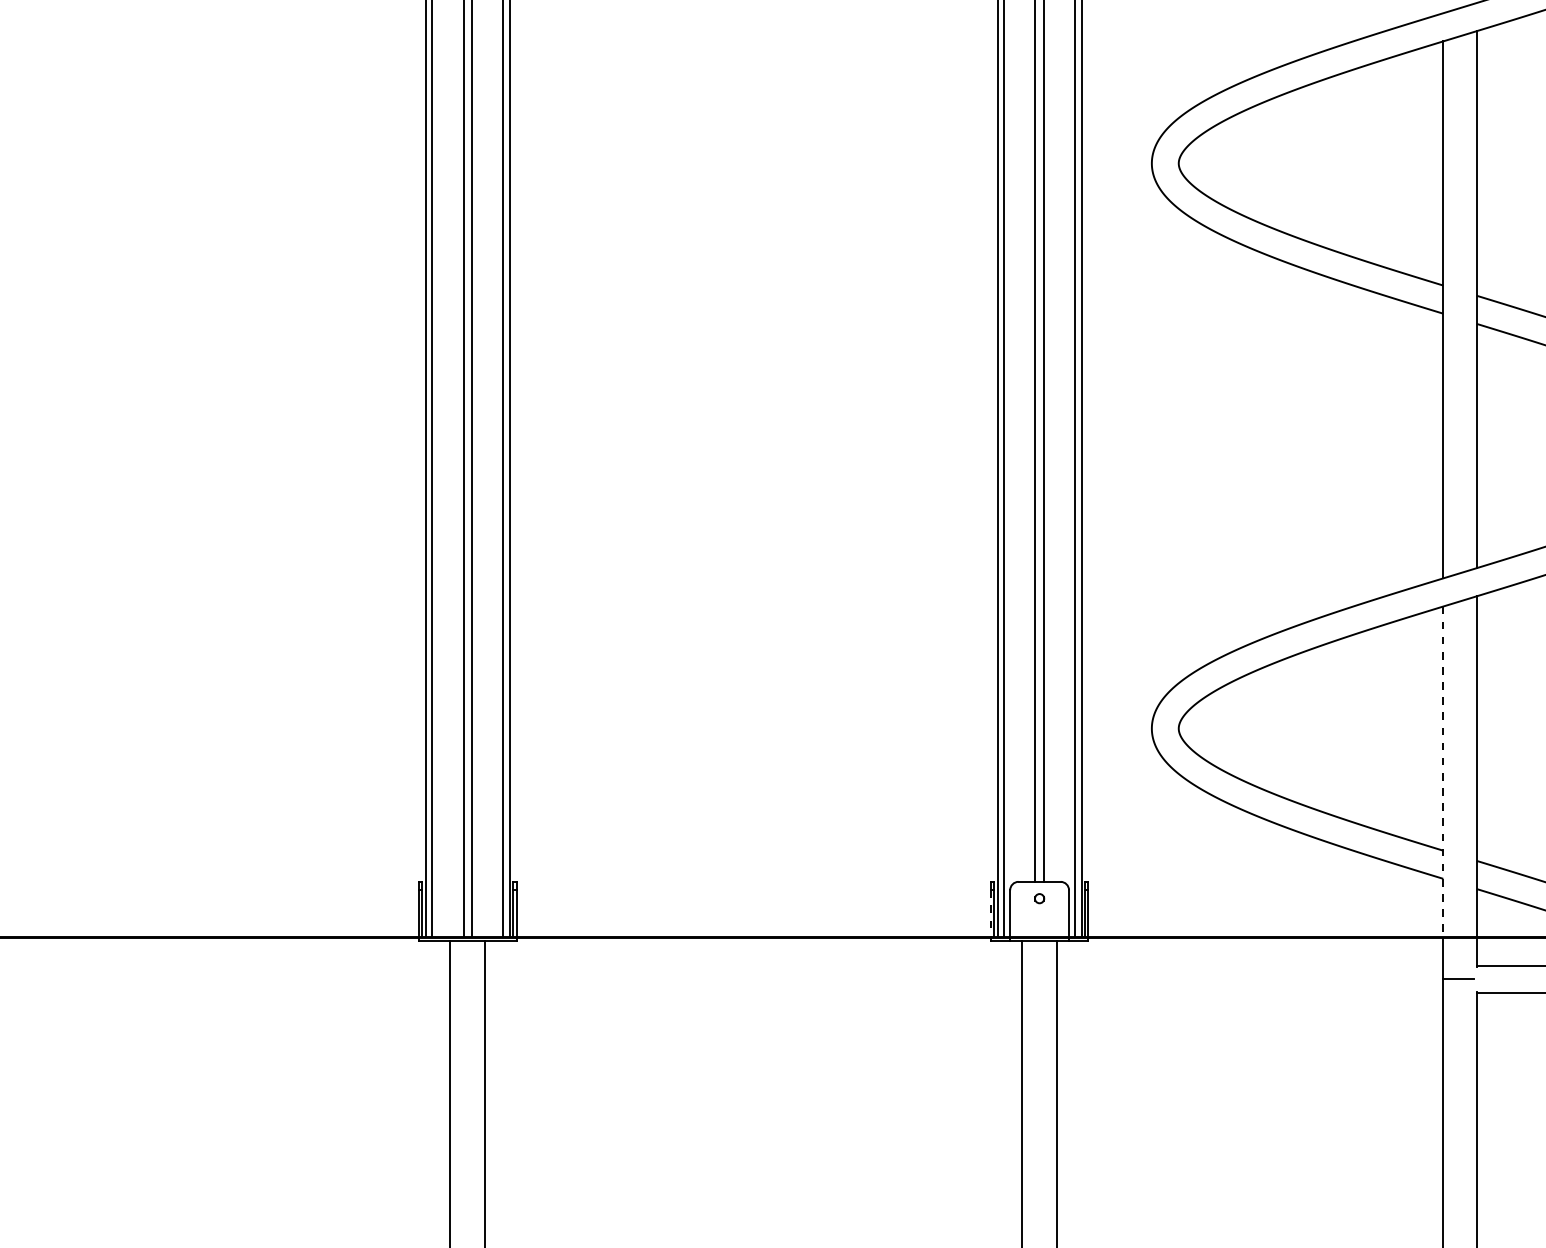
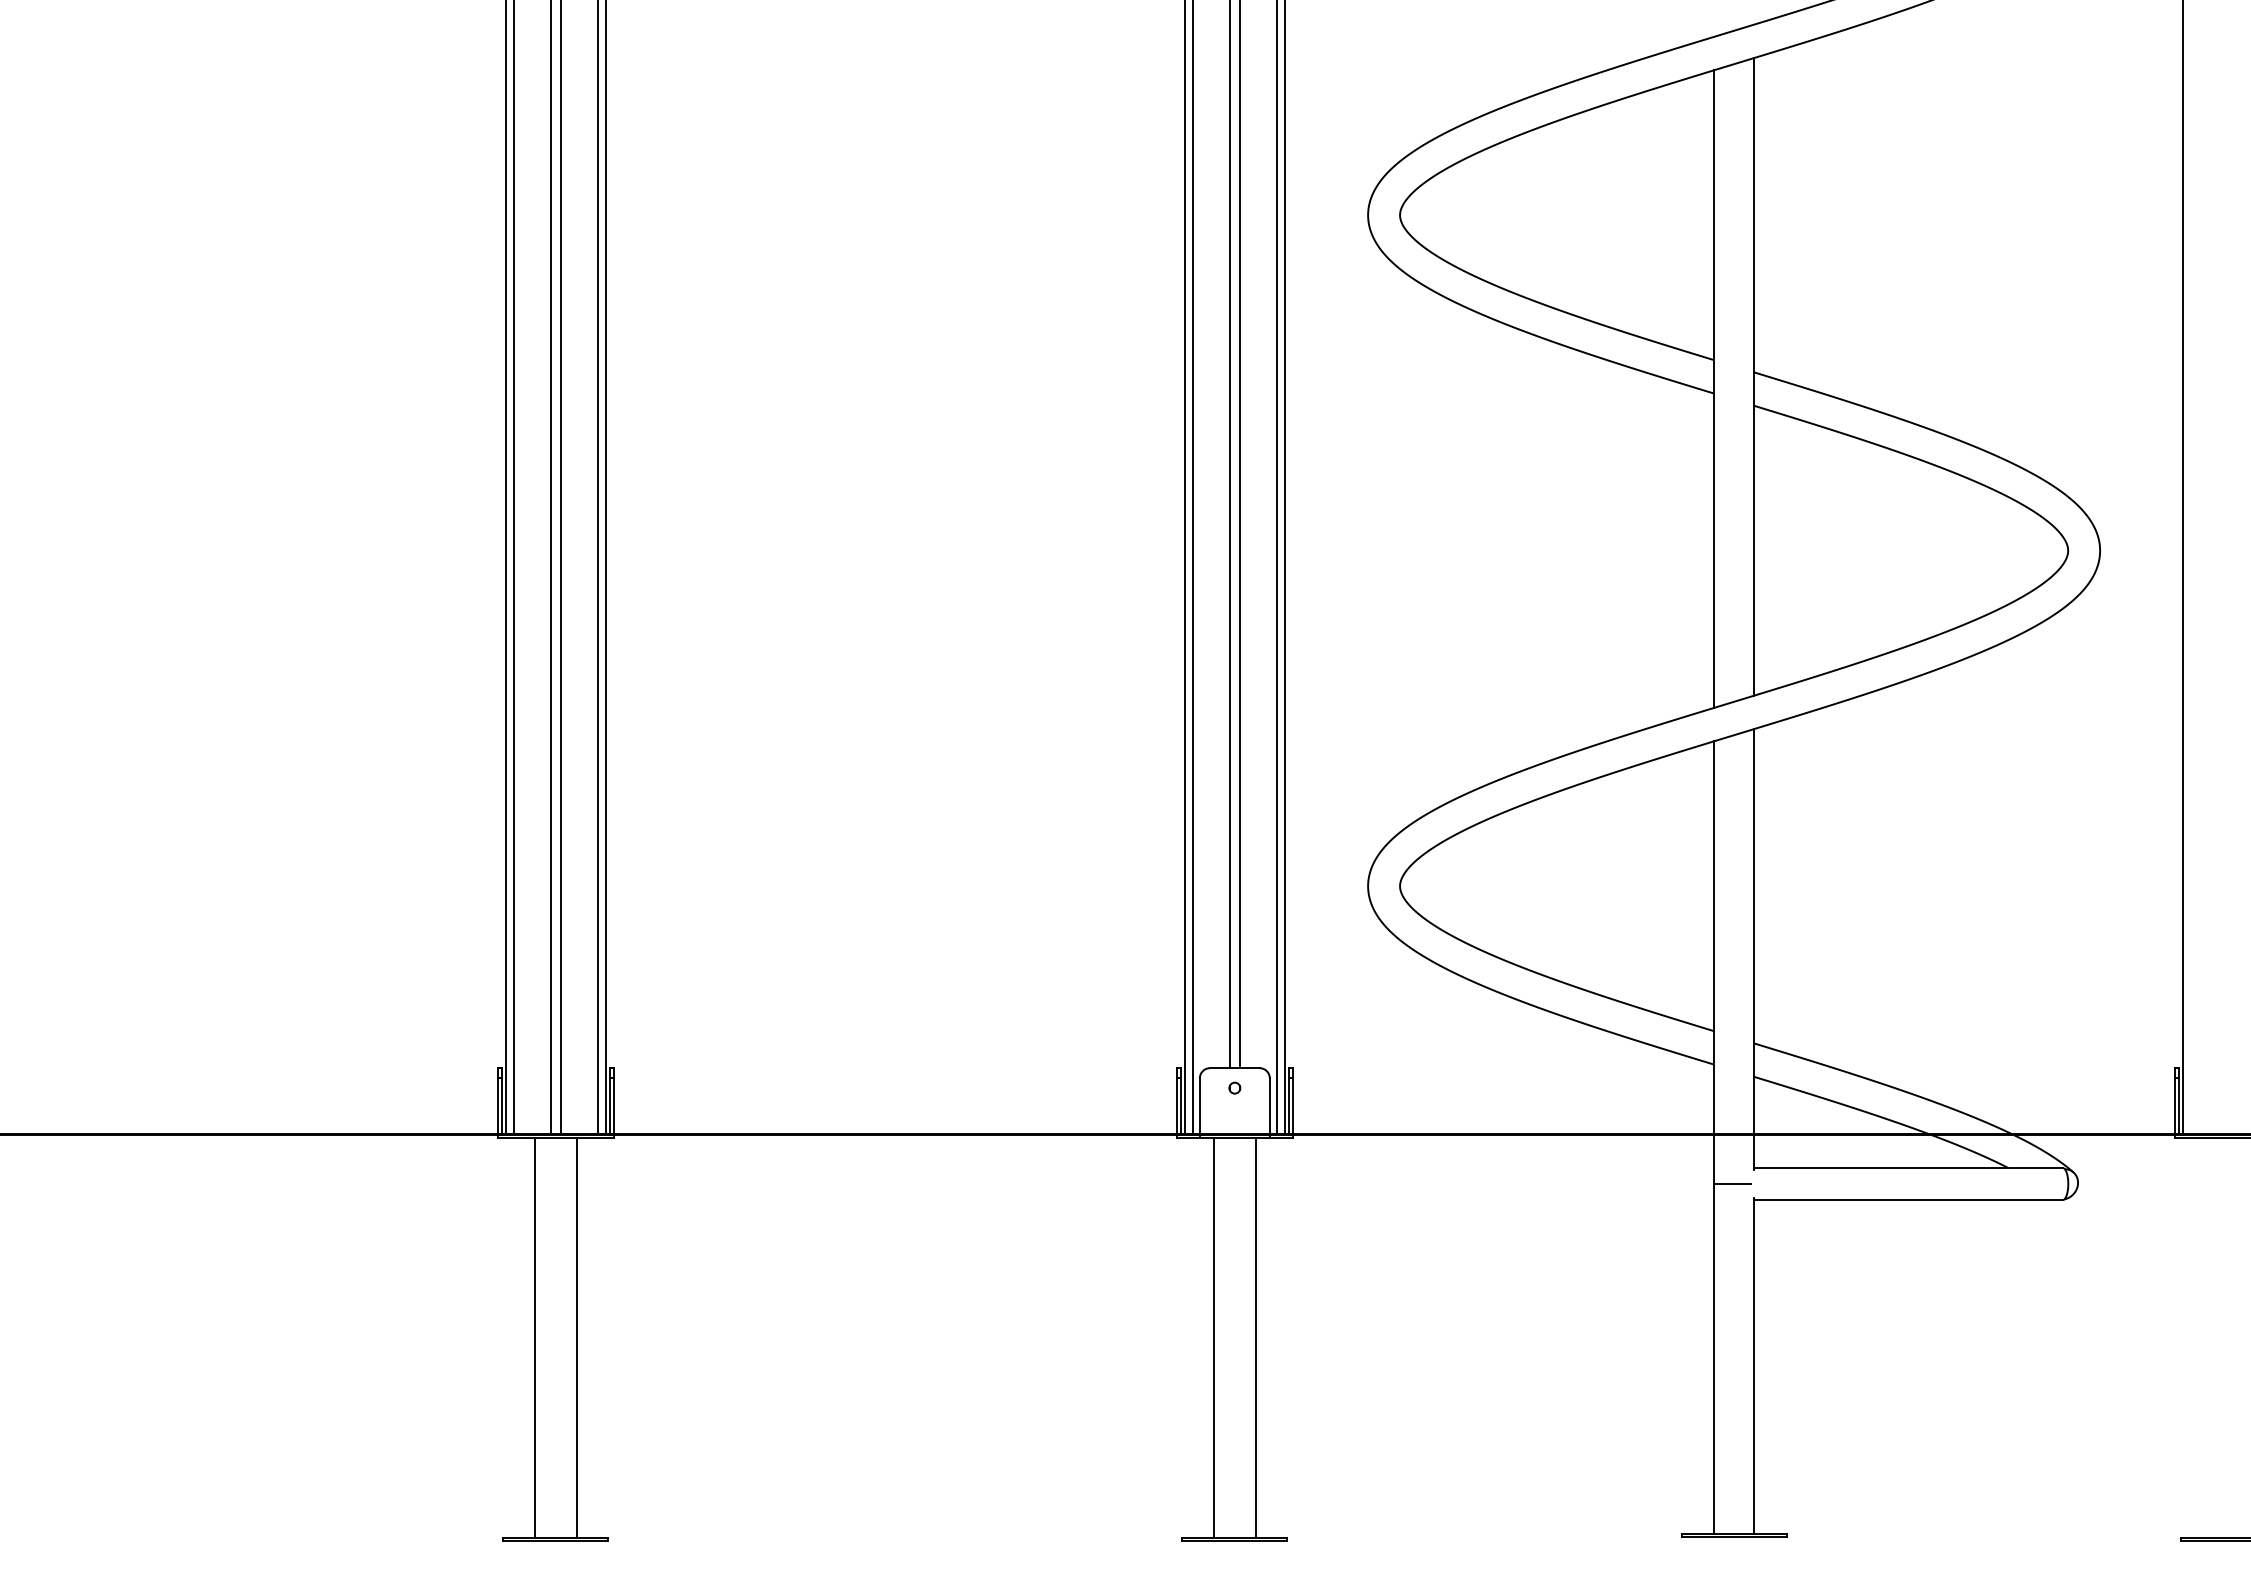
line: (1443, 772) -> (1714, 938), dashed -> solid
line: (990, 914) -> (1176, 1106), dashed -> solid

